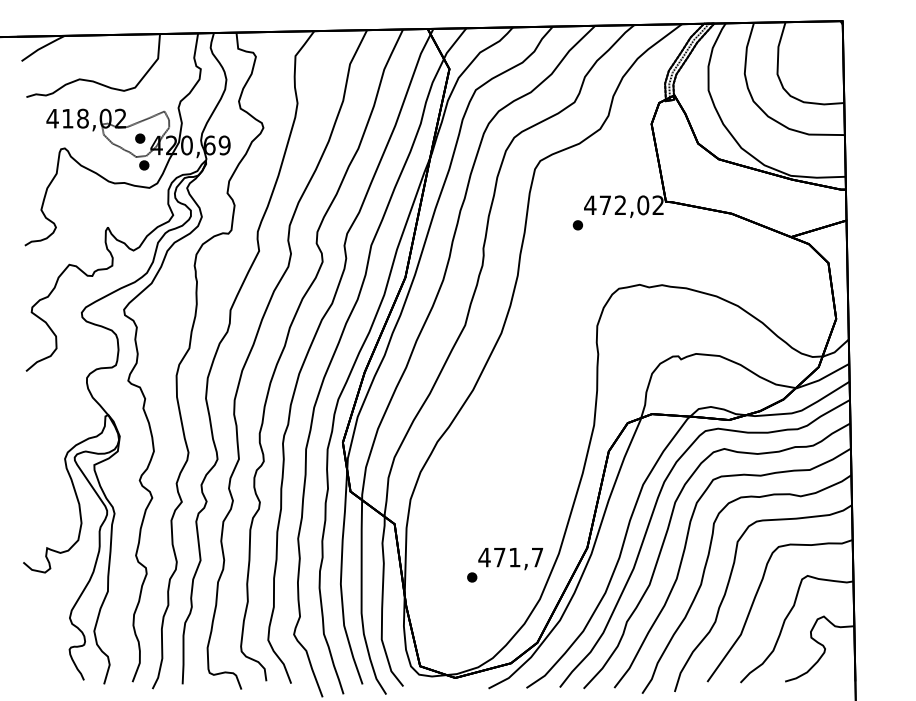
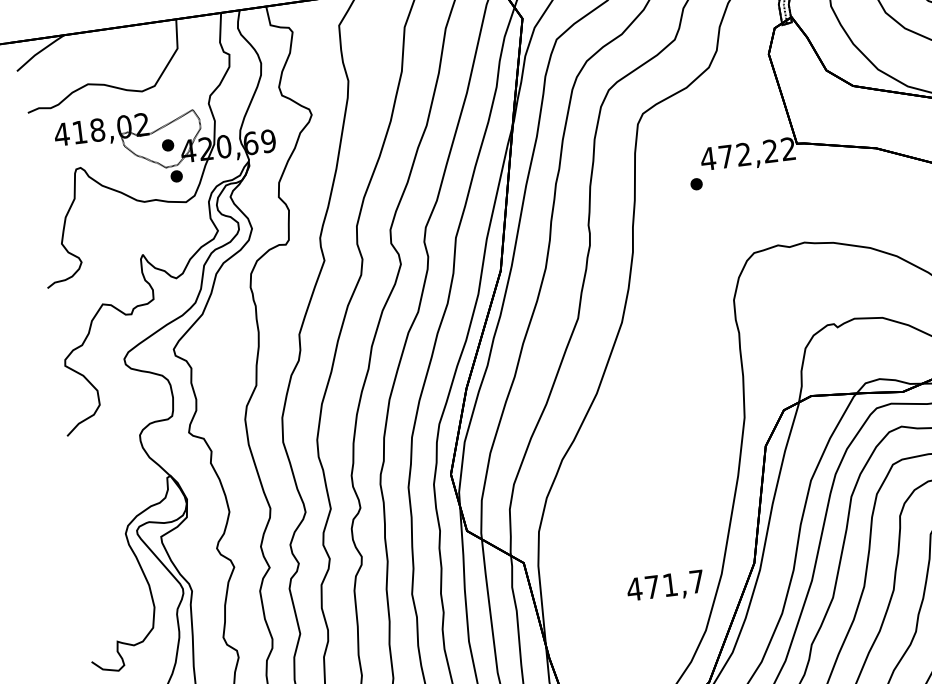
text: (643, 205) -> (771, 151), 472,02 -> 472,22
part: (472, 577) -> (623, 614), removed

